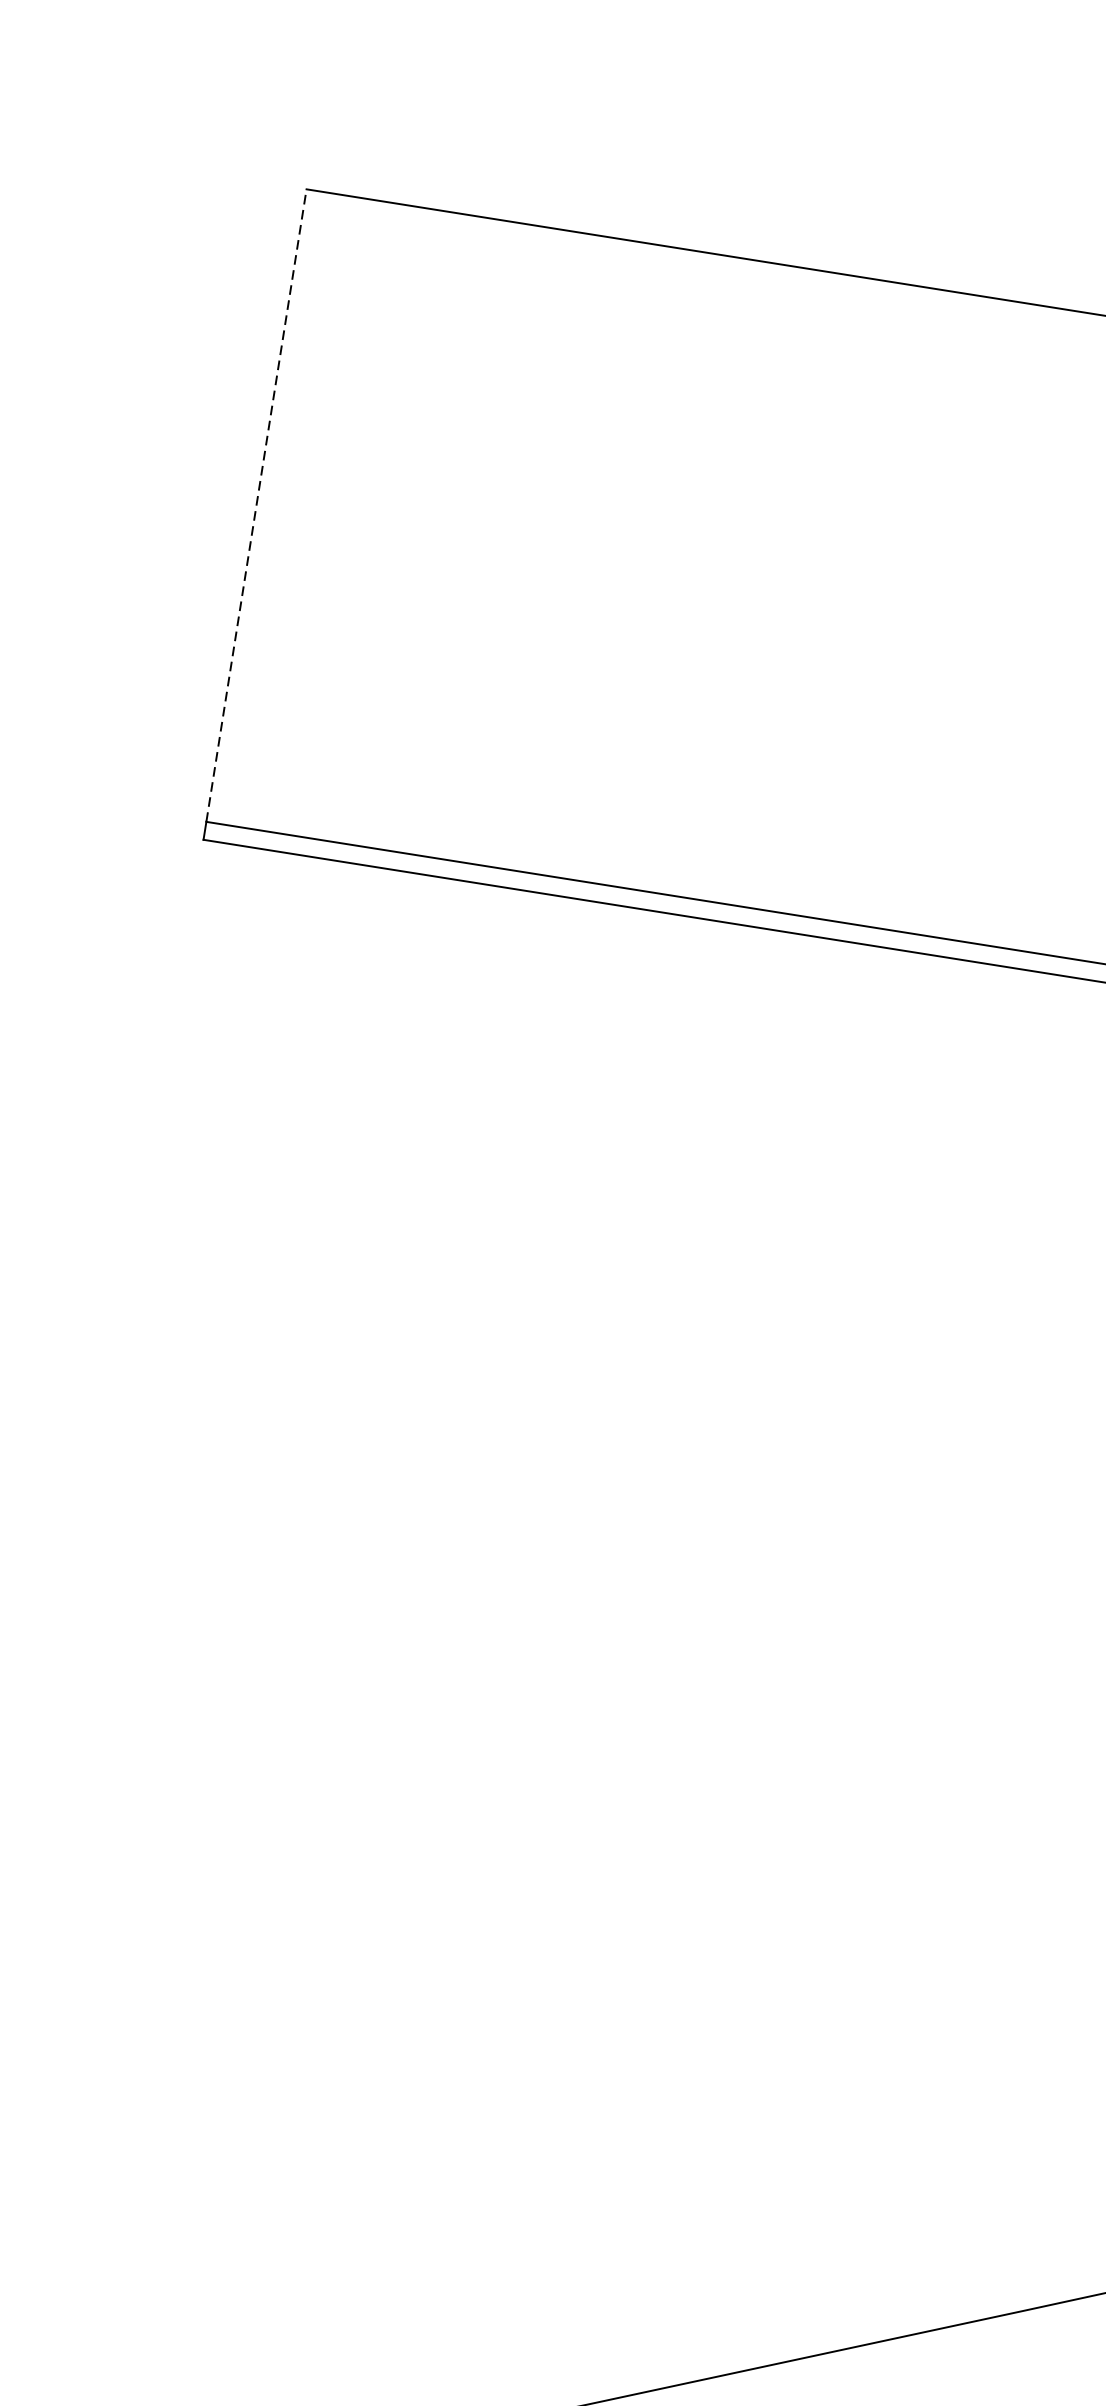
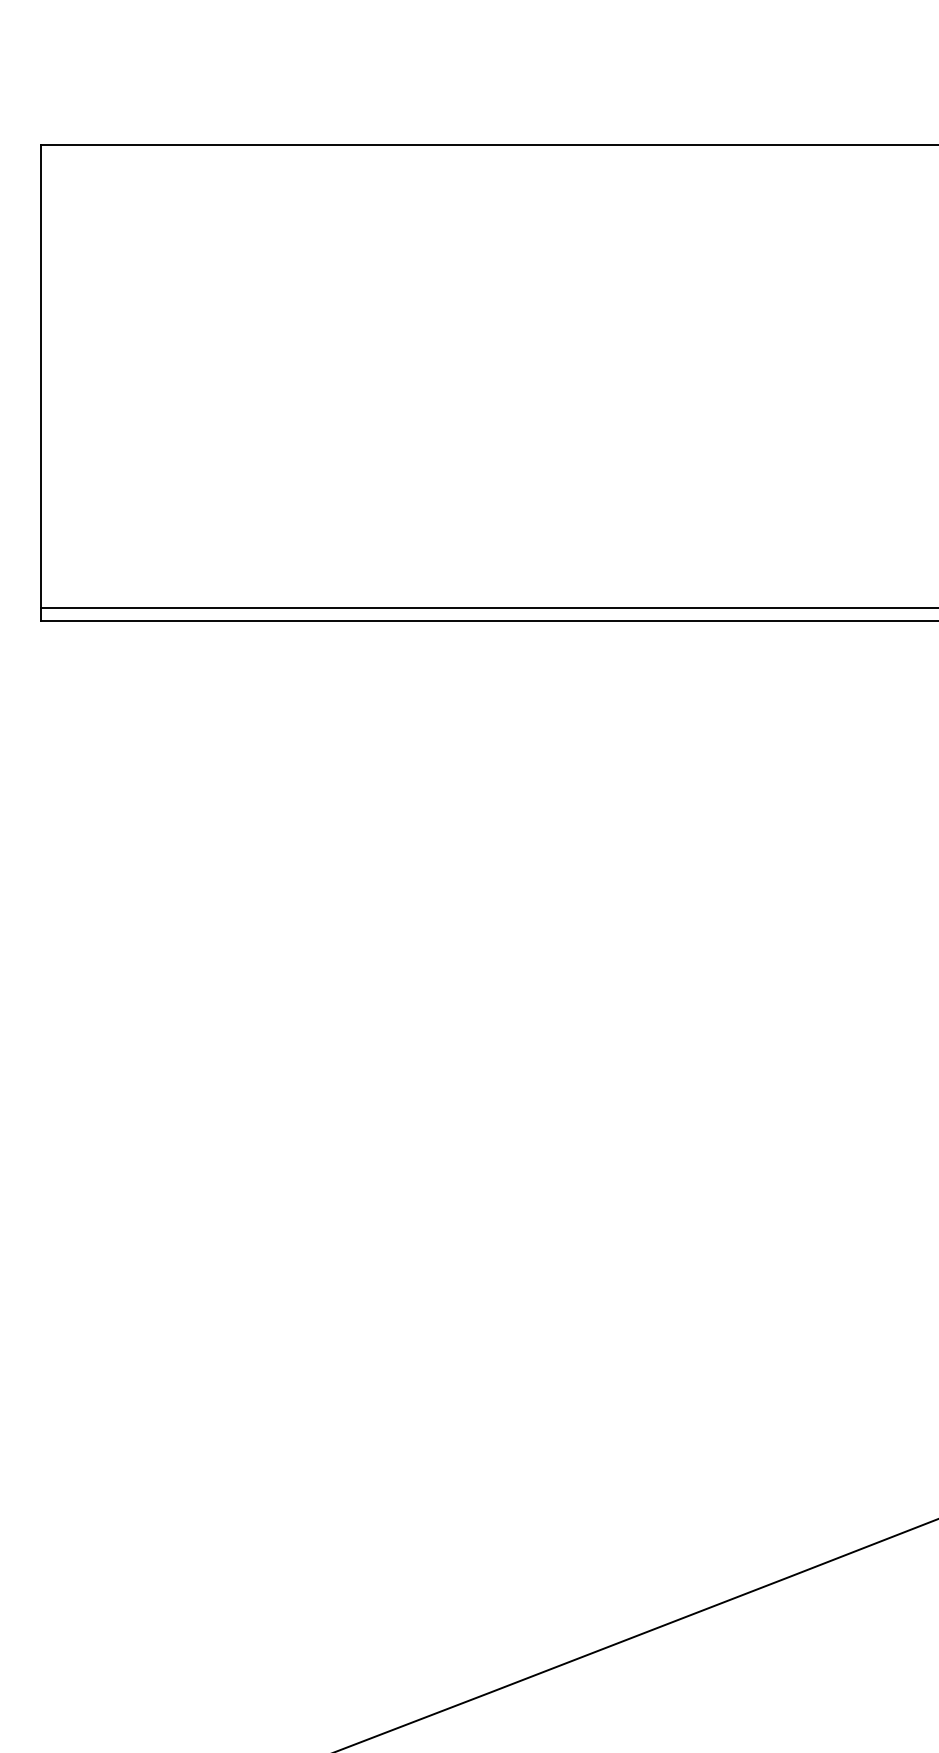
line: (256, 505) -> (40, 376), dashed -> solid

